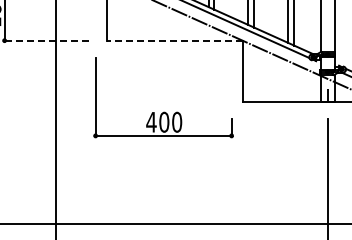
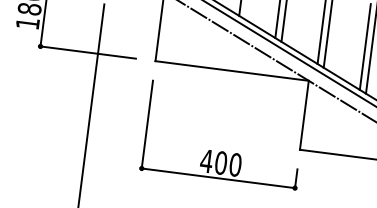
line: (46, 40) -> (87, 52), dashed -> solid
line: (174, 40) -> (232, 70), dashed -> solid
part: (163, 111) -> (221, 150), moved

